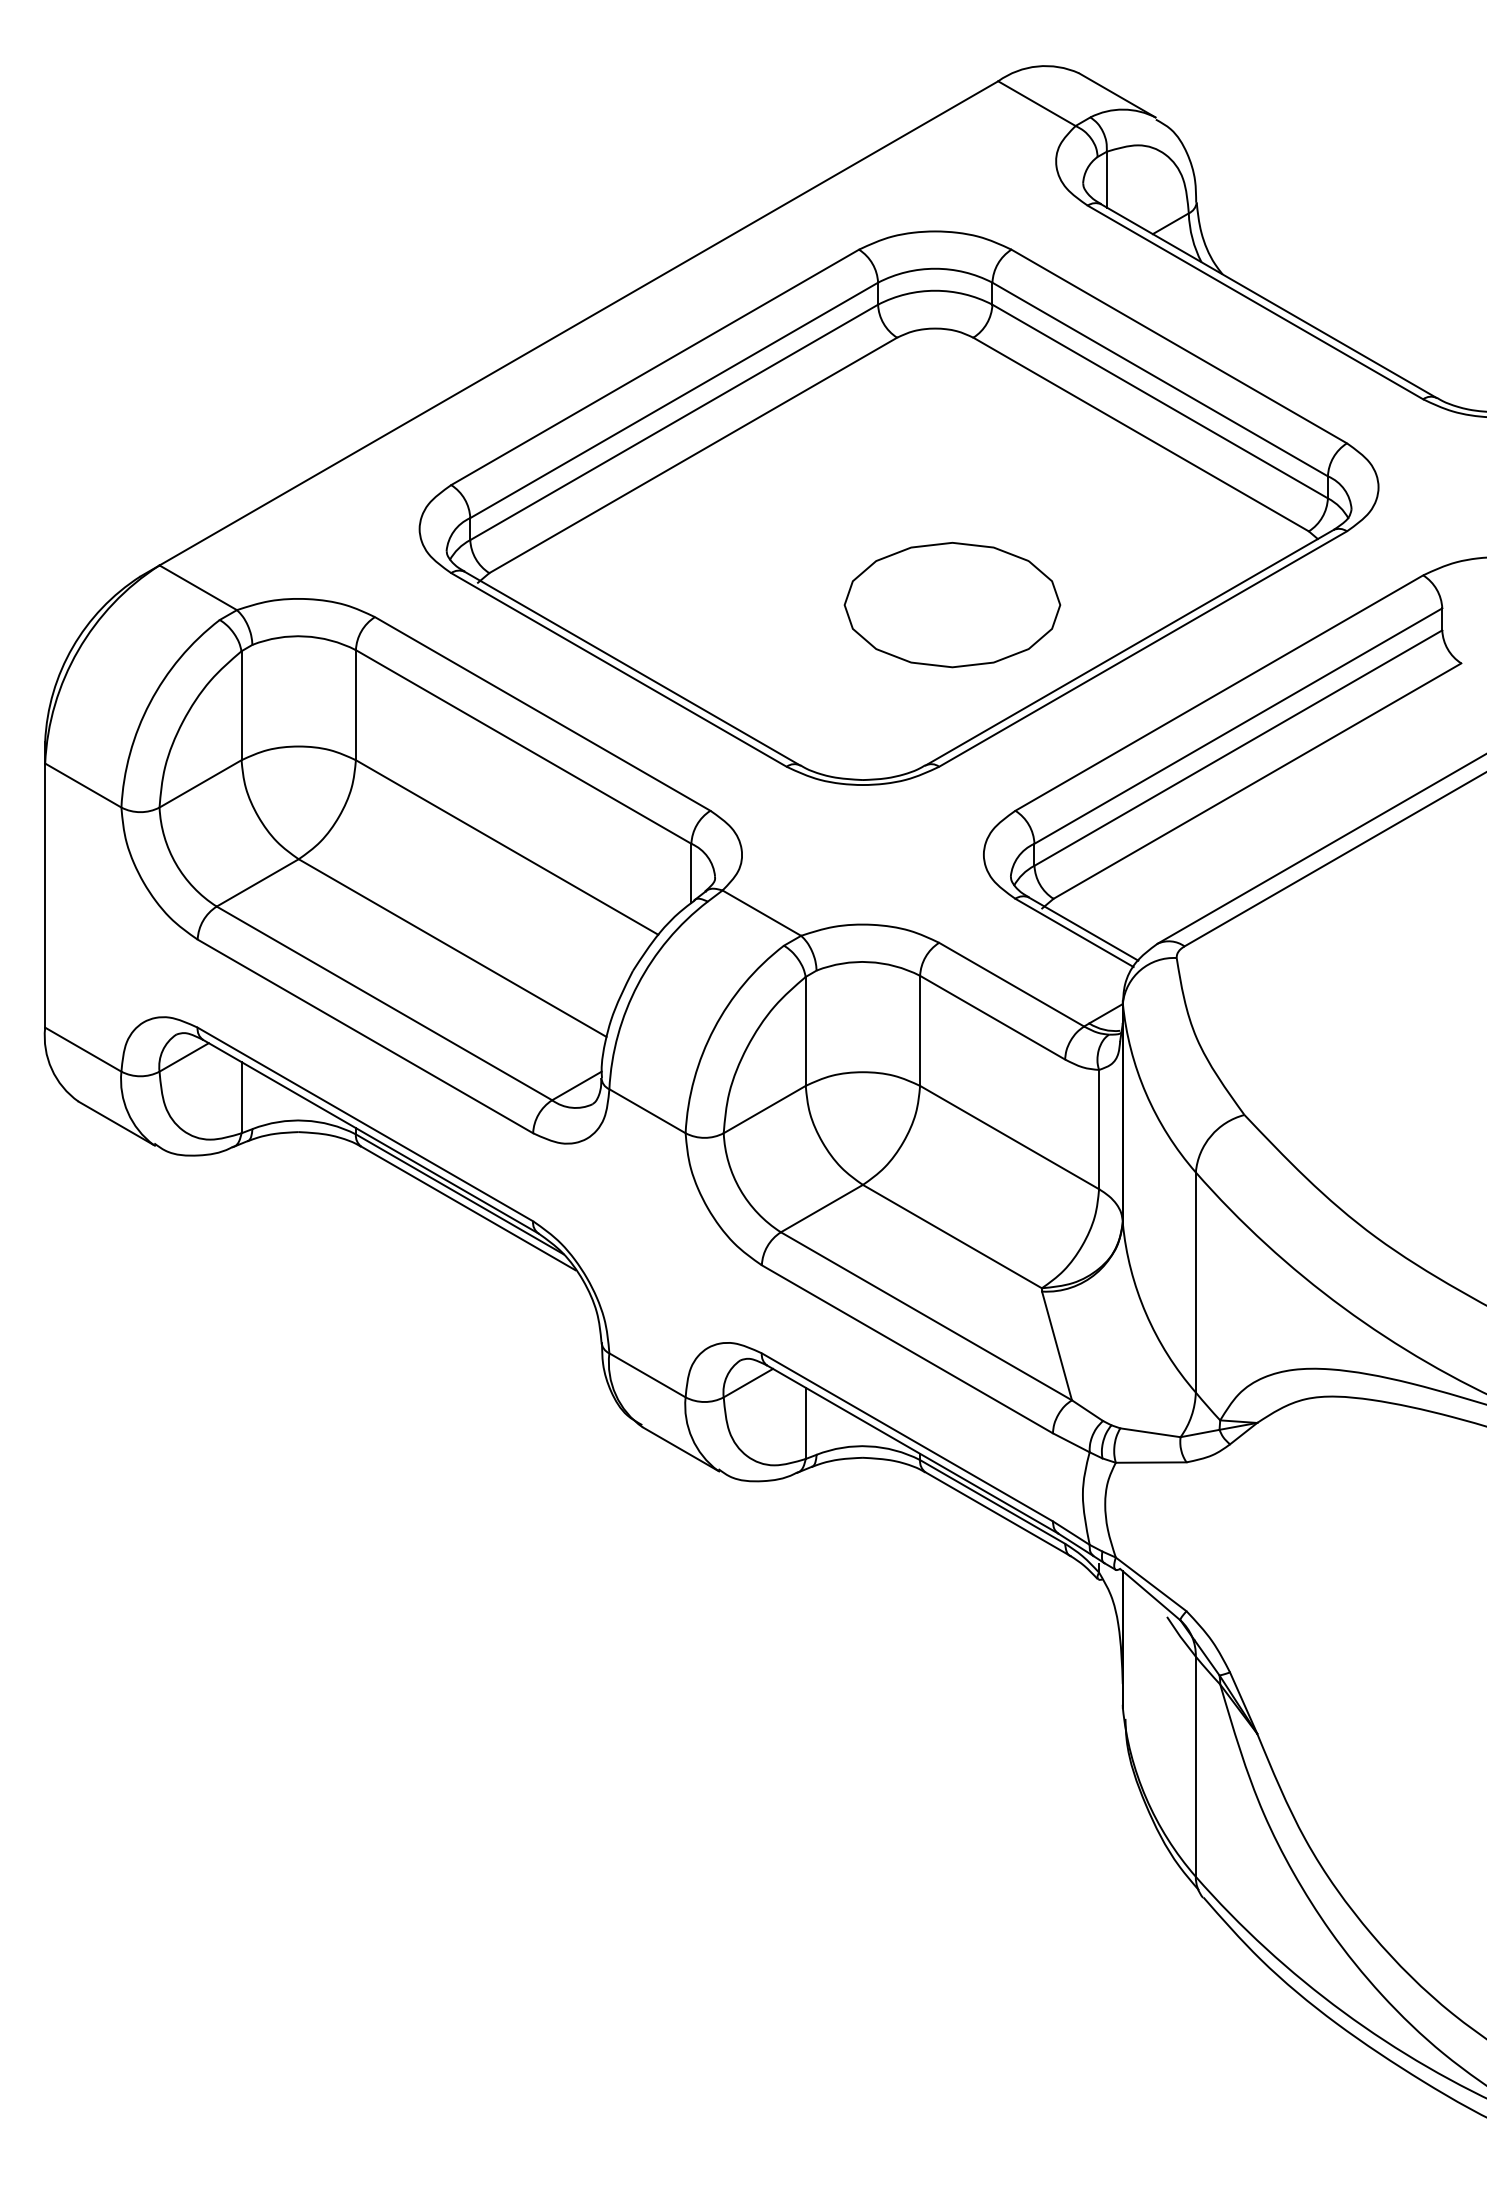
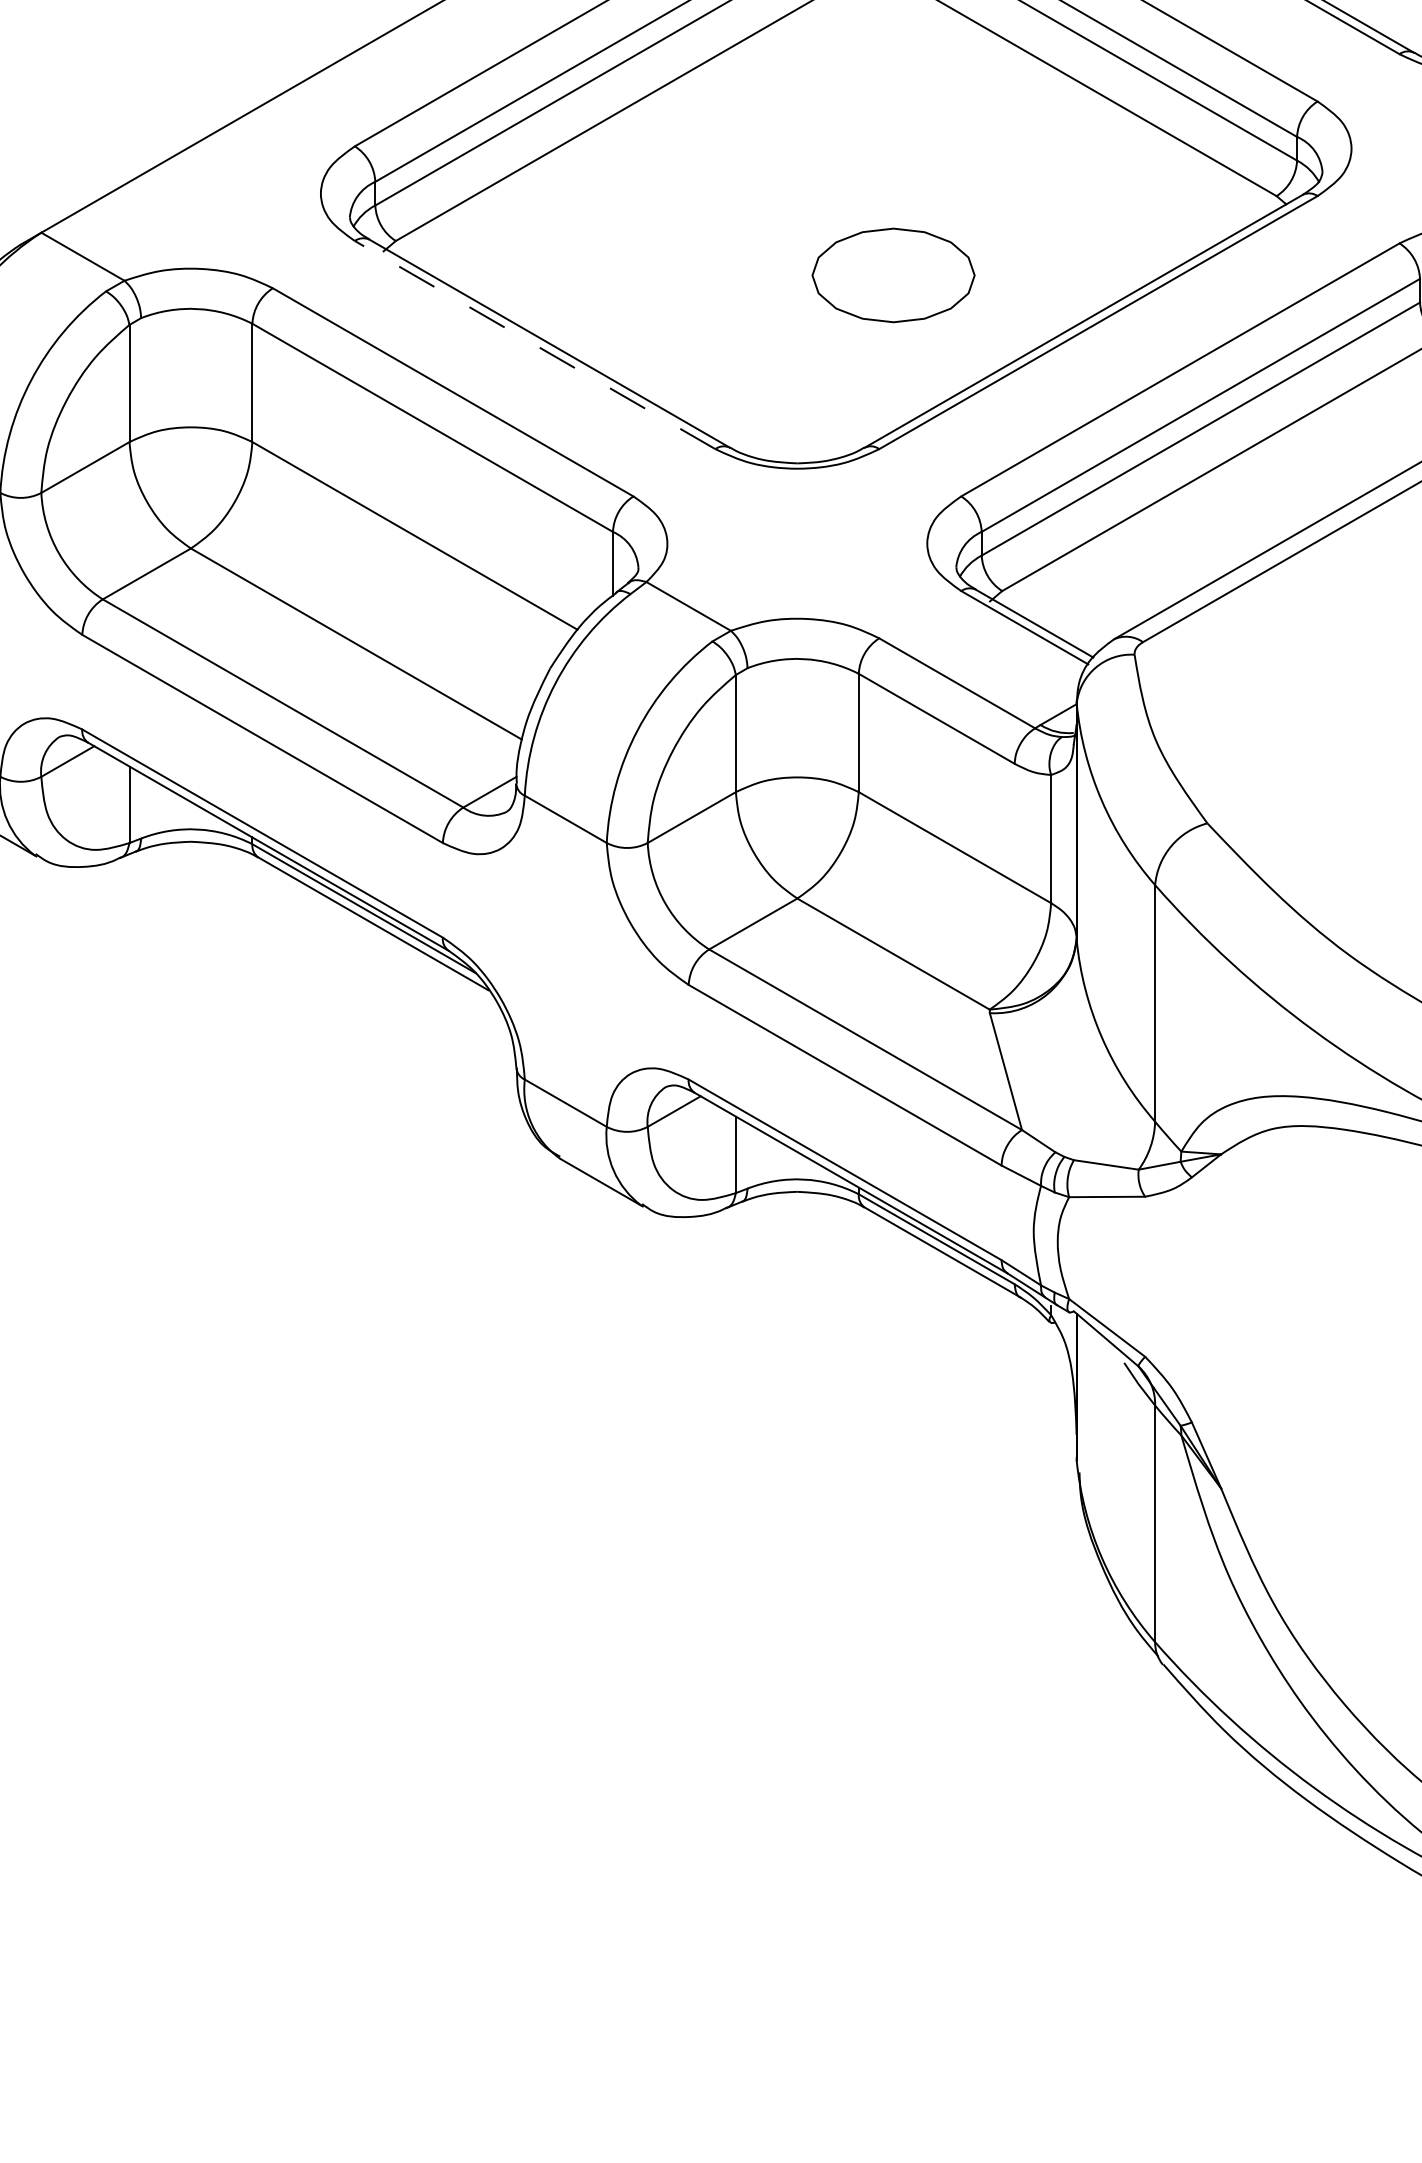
part: (952, 605) -> (893, 275), size x0.7
line: (618, 669) -> (534, 344), solid -> dashed

